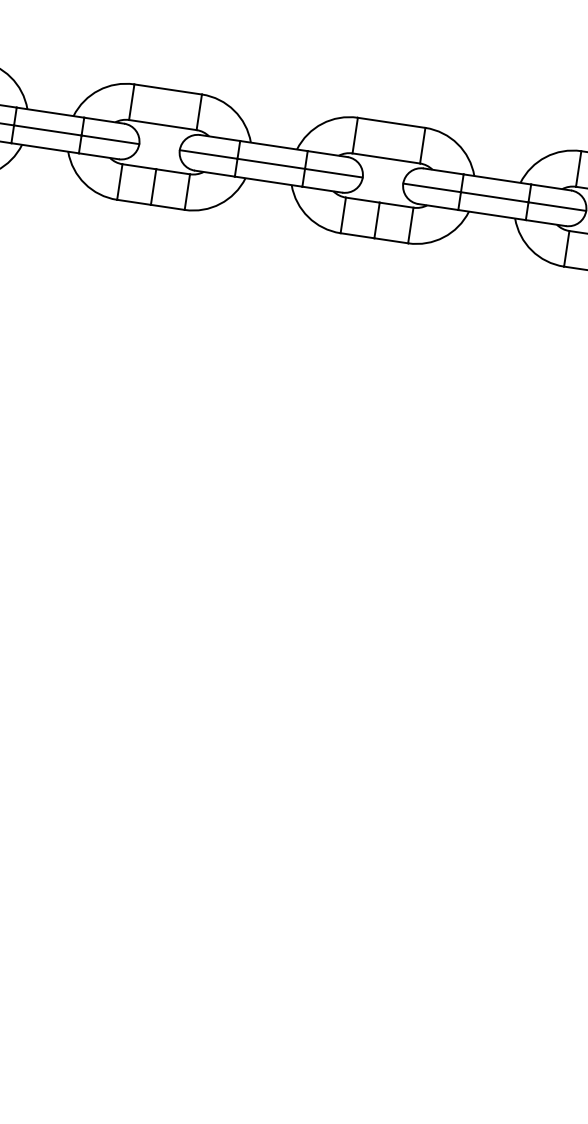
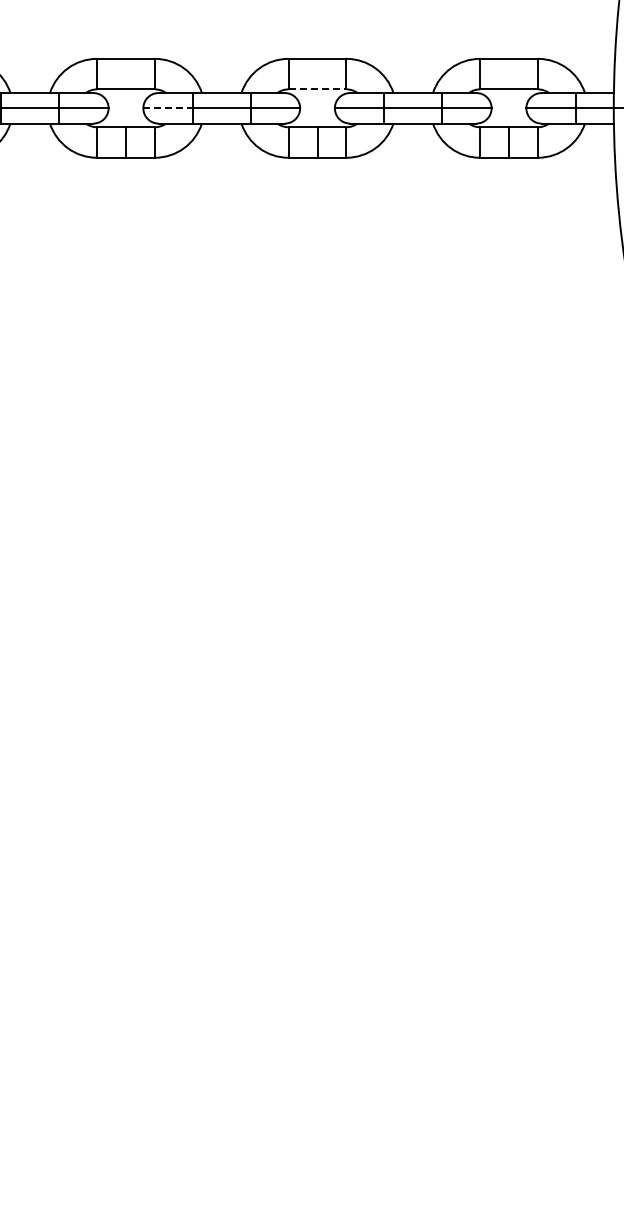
line: (209, 154) -> (168, 108), solid -> dashed
line: (386, 158) -> (317, 89), solid -> dashed

